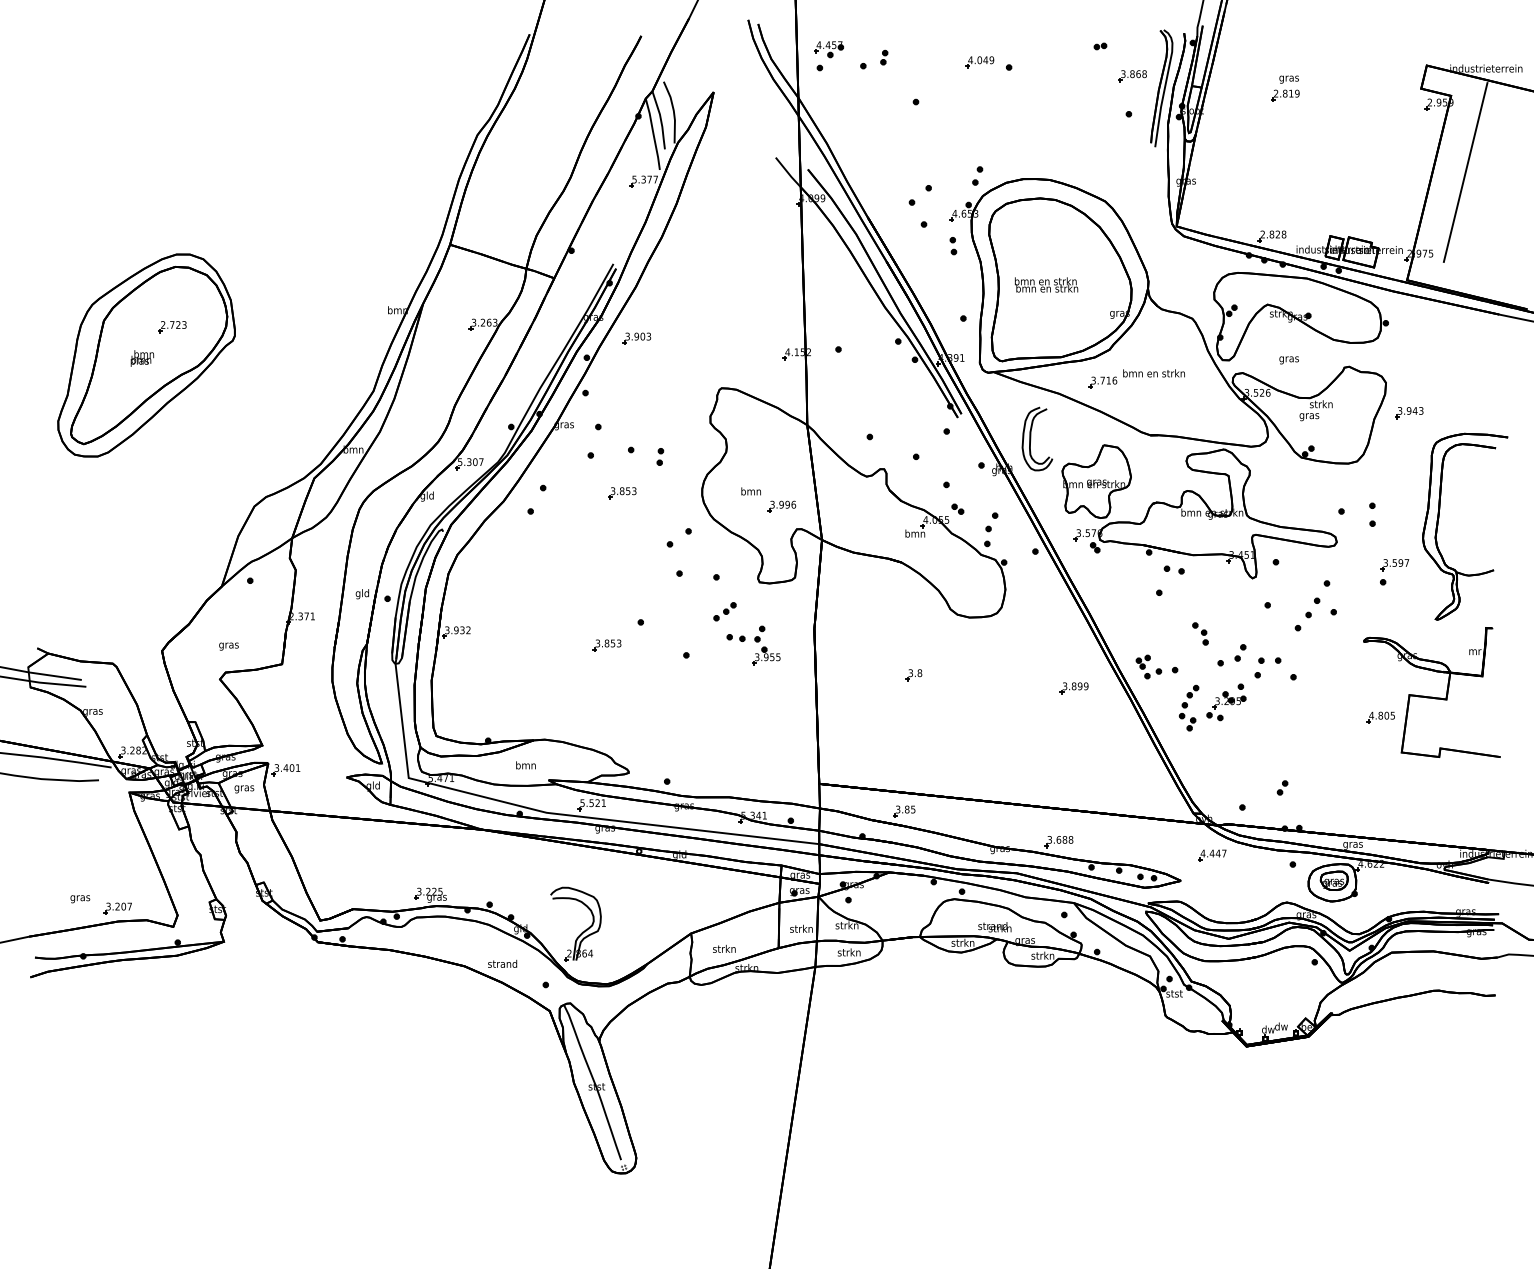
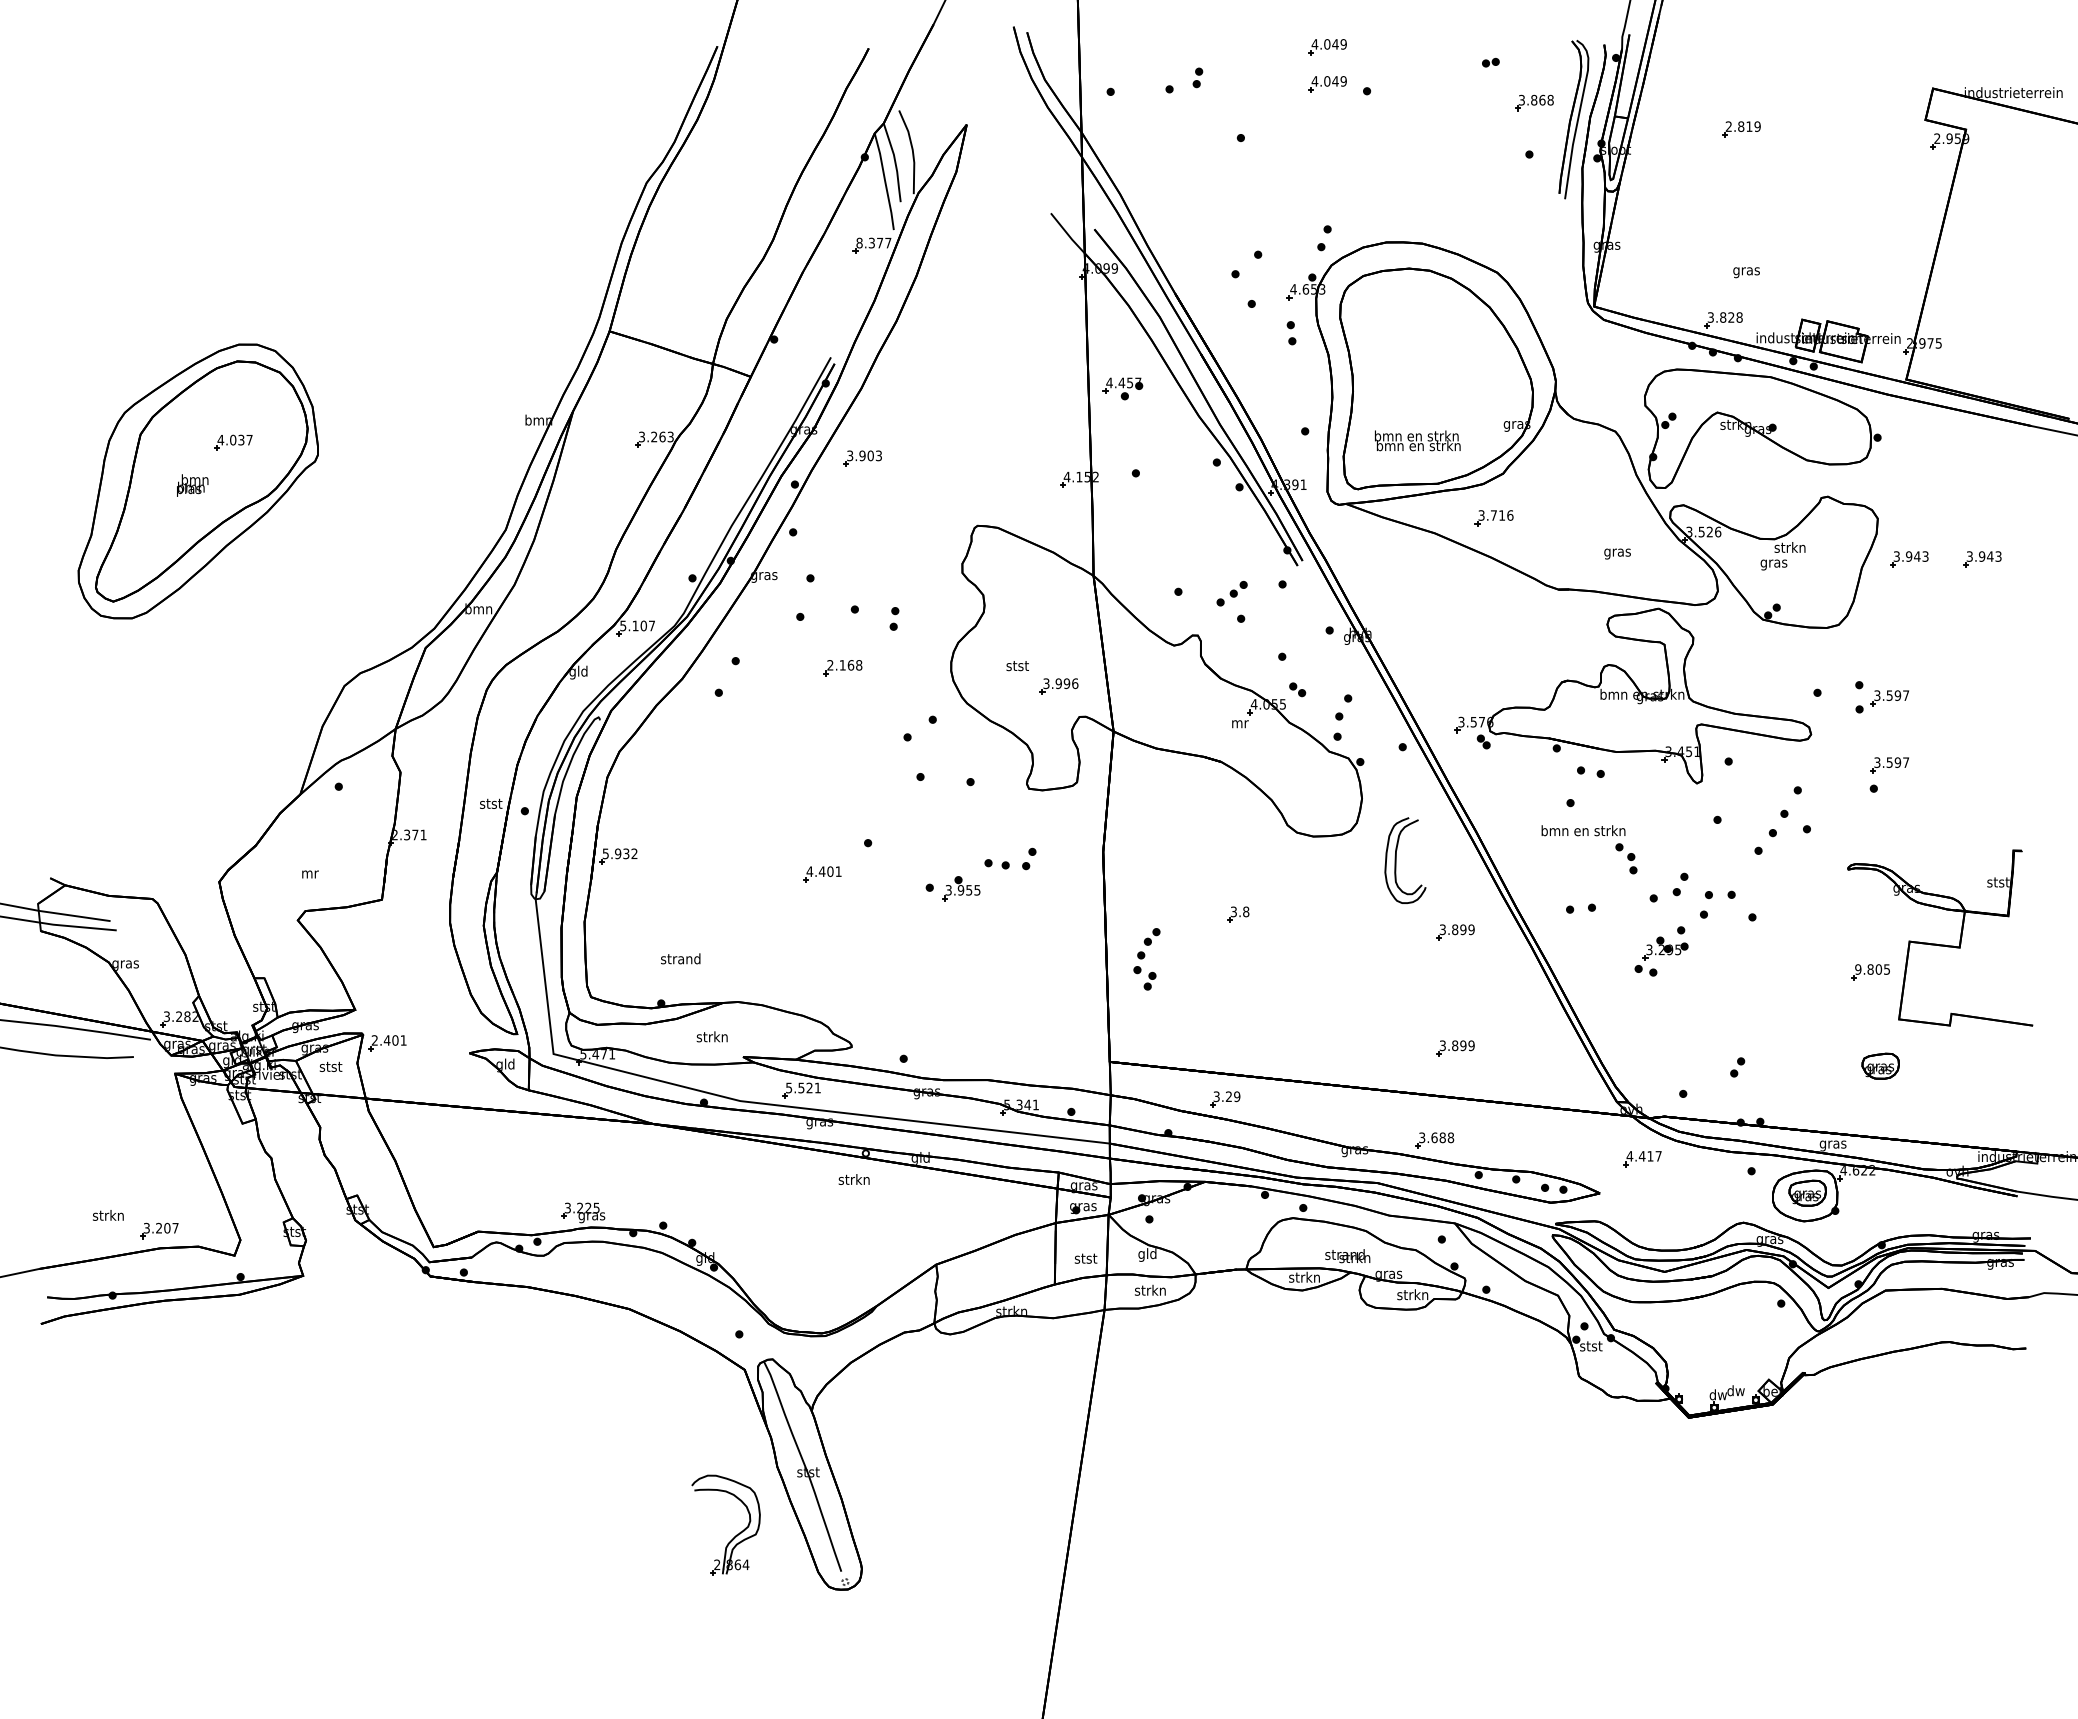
part: (979, 35) -> (1327, 47), added
part: (828, 49) -> (1122, 388), moved
text: (1289, 79) -> (1746, 272), moved
line: (1465, 172) -> (1985, 233), removed
text: (634, 179) -> (859, 242), 5.377 -> 8.377
text: (1262, 234) -> (1710, 317), 2.828 -> 3.828
text: (1046, 284) -> (1417, 440), moved
text: (173, 324) -> (234, 439), 2.723 -> 4.037
text: (1289, 359) -> (1617, 553), moved
text: (1154, 373) -> (1583, 830), moved
part: (1463, 413) -> (1982, 559), added
part: (1030, 438) -> (1396, 860), moved
text: (469, 461) -> (635, 625), 5.307 -> 5.107
part: (1096, 481) -> (1485, 652), removed
text: (623, 491) -> (844, 665), 3.853 -> 2.168
text: (751, 491) -> (1017, 665), bmn -> stst
part: (1394, 515) -> (1889, 698), added
part: (1438, 525) -> (1948, 711), removed
text: (914, 533) -> (1239, 722), bmn -> mr
text: (362, 593) -> (491, 804), gld -> stst
part: (724, 611) -> (1231, 593), moved
text: (447, 630) -> (605, 853), 3.932 -> 5.932
text: (607, 643) -> (823, 871), 3.853 -> 4.401
text: (228, 646) -> (309, 875), gras -> mr
text: (1475, 651) -> (1998, 882), mr -> stst
part: (766, 655) -> (961, 888), moved
part: (1143, 666) -> (1548, 903), removed
part: (1188, 708) -> (1146, 959), moved
text: (1371, 715) -> (1857, 969), 4.805 -> 9.805
text: (525, 765) -> (711, 1036), bmn -> strkn
text: (276, 768) -> (374, 1040), 3.401 -> 2.401
part: (1074, 773) -> (1455, 1048), added
part: (1388, 786) -> (1880, 1065), added
text: (244, 788) -> (330, 1067), gras -> stst
text: (909, 809) -> (1232, 1096), 3.85 -> 3.29
text: (1218, 853) -> (1650, 1156), 4.447 -> 4.417
text: (79, 897) -> (107, 1216), gras -> strkn
text: (847, 926) -> (1147, 1254), strkn -> gld
text: (801, 928) -> (1085, 1257), strkn -> stst
part: (583, 931) -> (736, 1534), moved
text: (723, 948) -> (853, 1179), moved
text: (502, 963) -> (680, 958), moved

